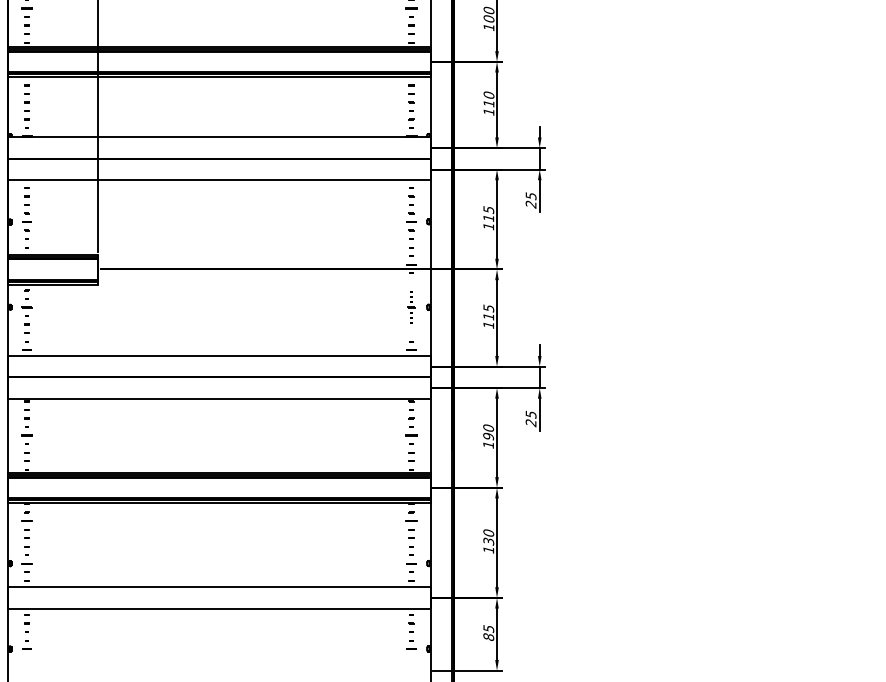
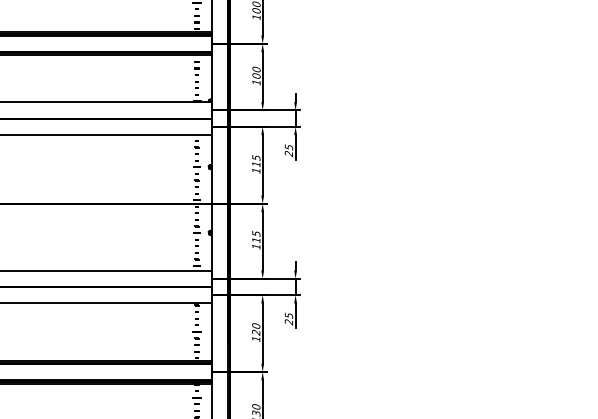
text: (488, 103) -> (256, 75), 110 -> 100
part: (411, 307) -> (196, 233), size x1.67
text: (488, 436) -> (256, 332), 190 -> 120

